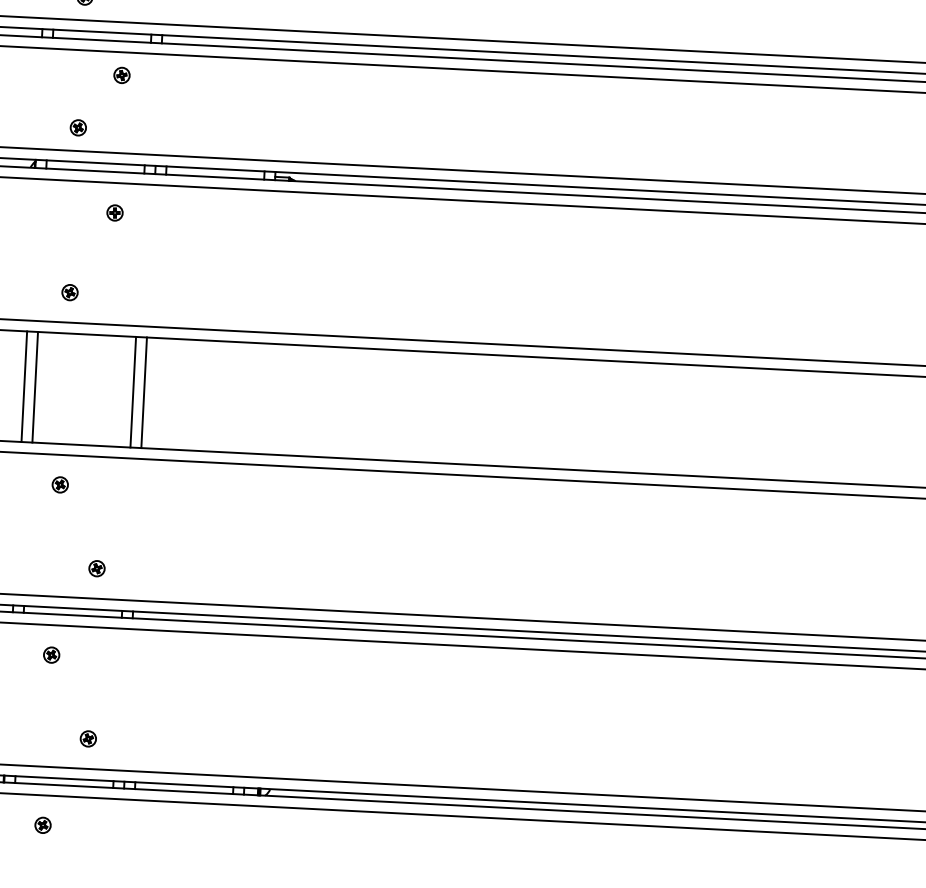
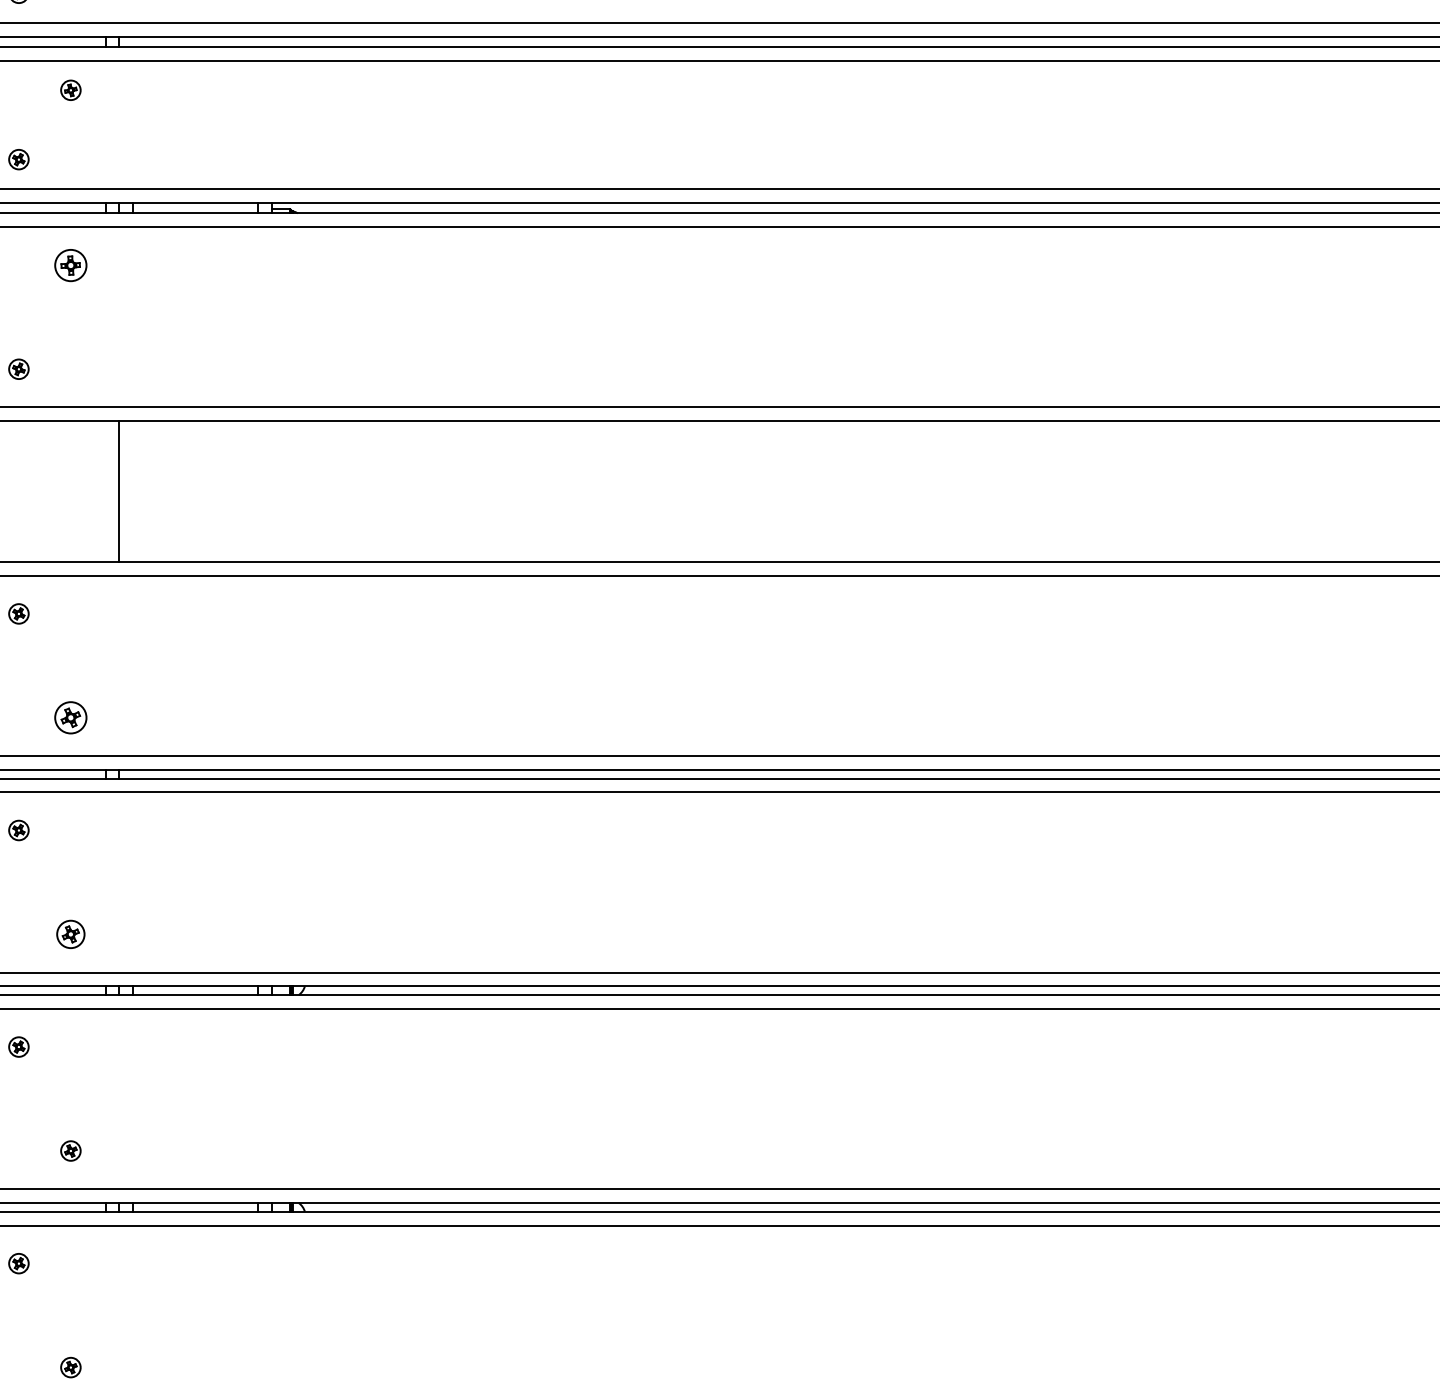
part: (114, 212) -> (70, 264), size x1.6
line: (133, 392) -> (105, 491), removed
part: (96, 568) -> (70, 717), size x1.6
part: (88, 738) -> (70, 934), size x1.4

